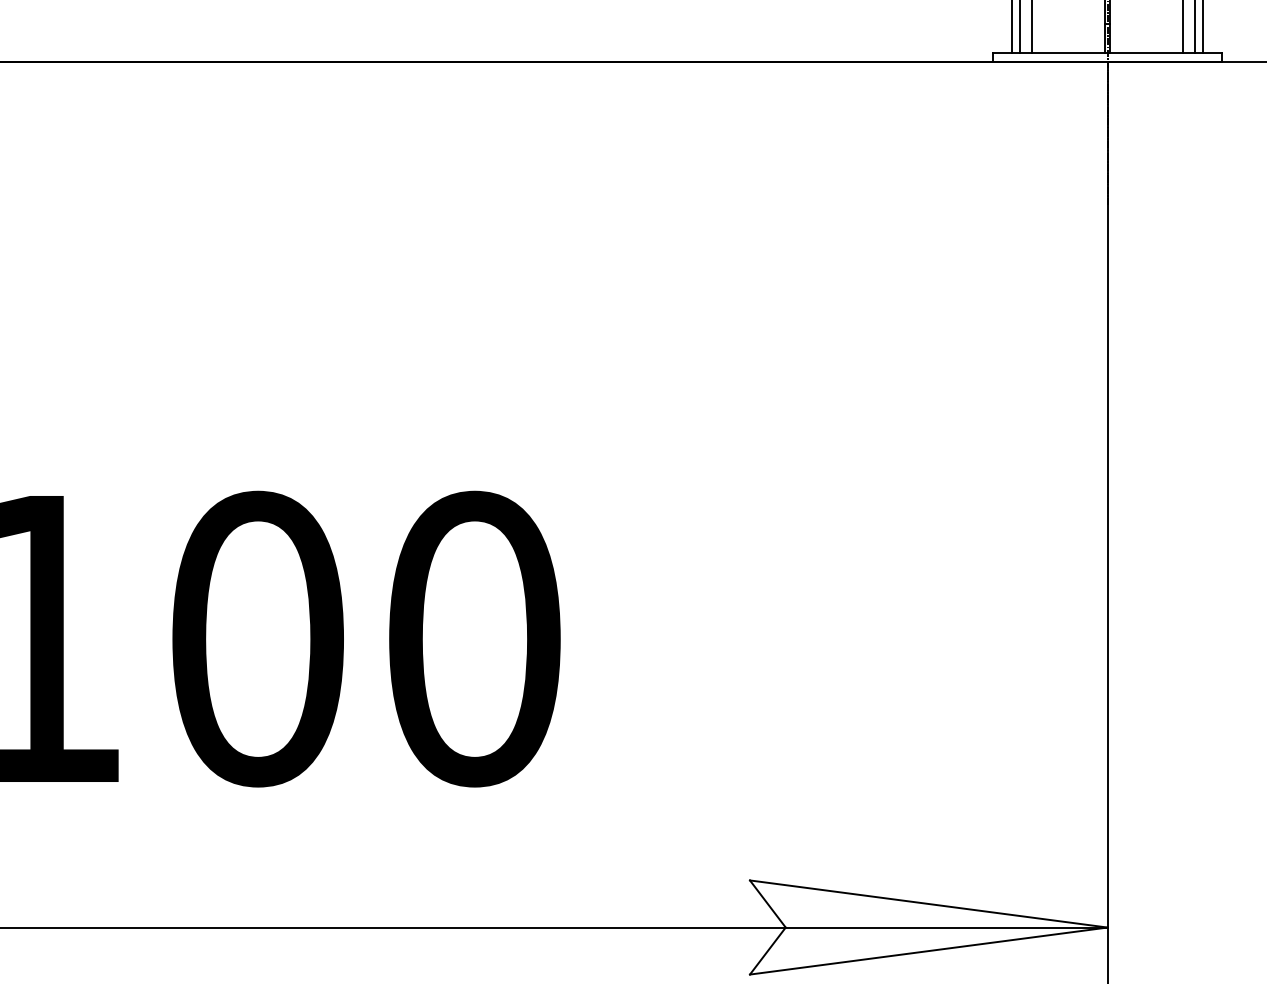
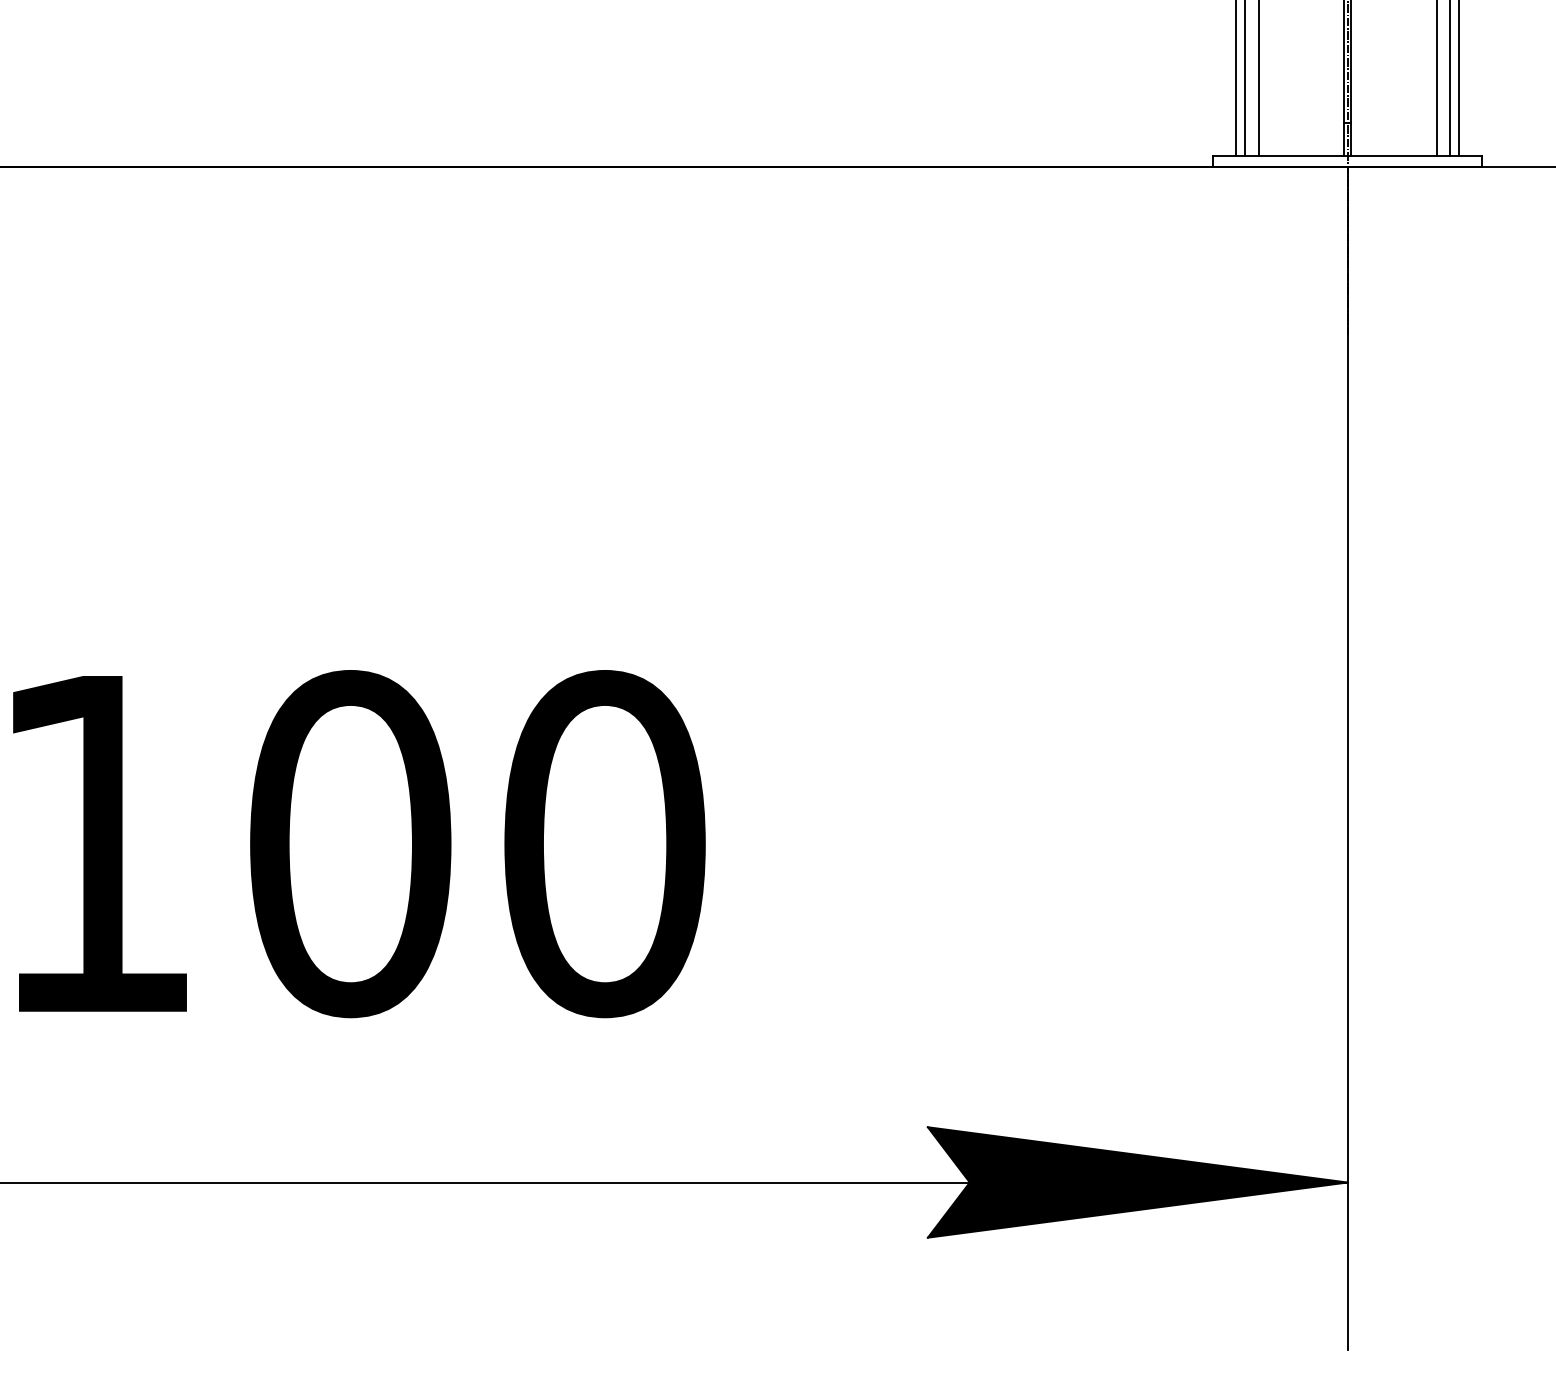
fill: (928, 927) -> (1137, 1182), added

